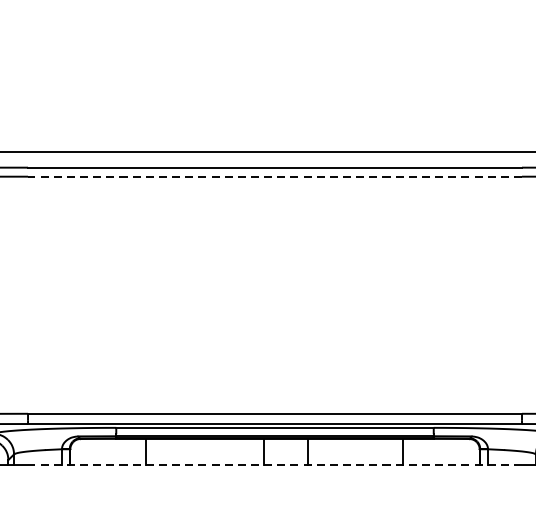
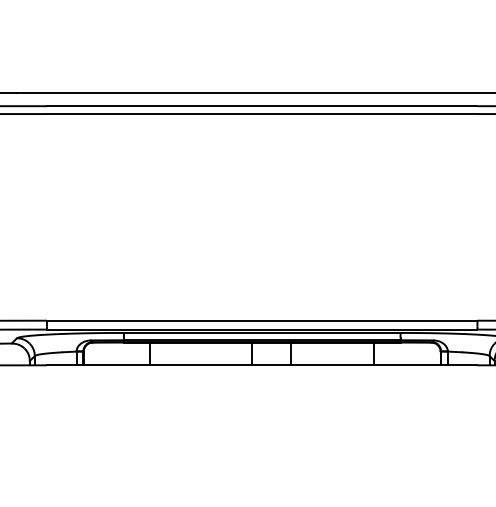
line: (274, 177) -> (261, 114), dashed -> solid
line: (274, 465) -> (261, 365), dashed -> solid

